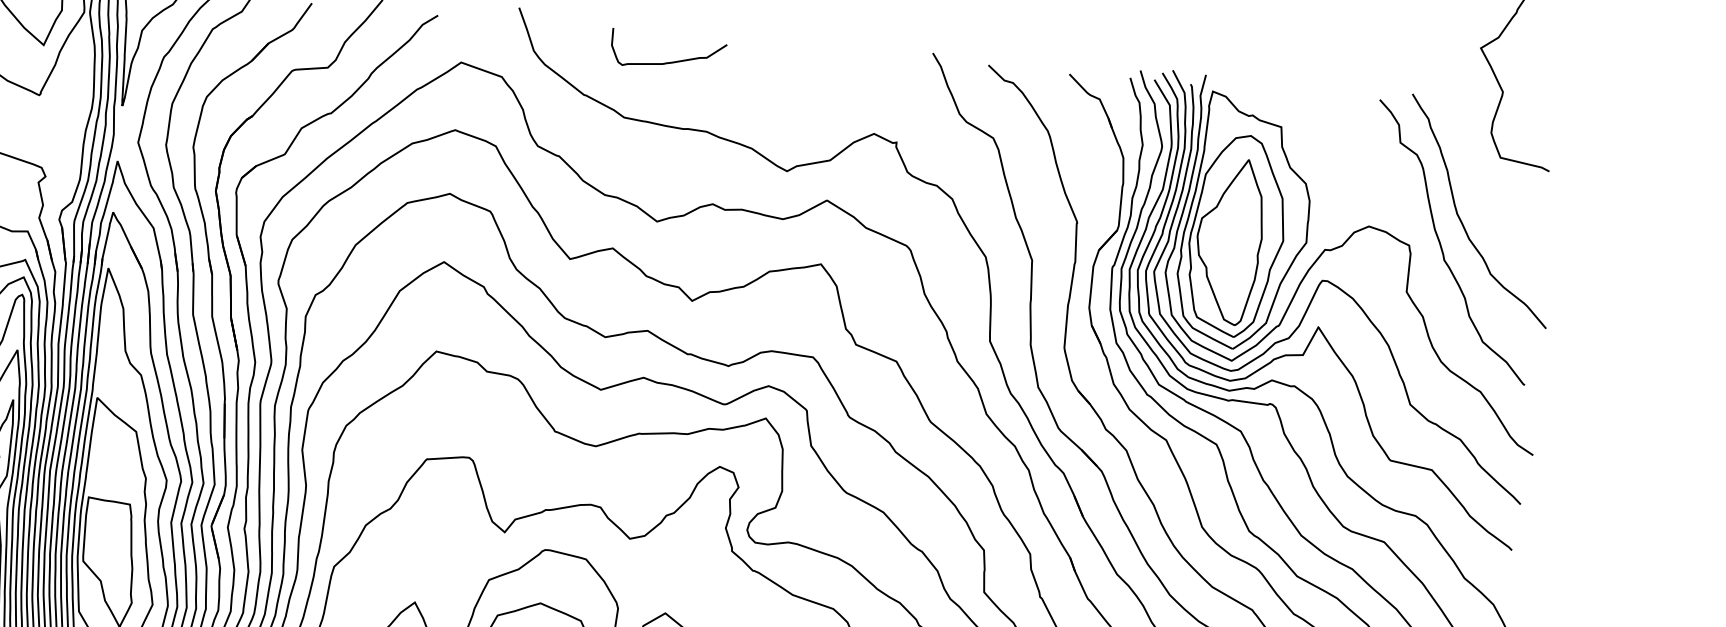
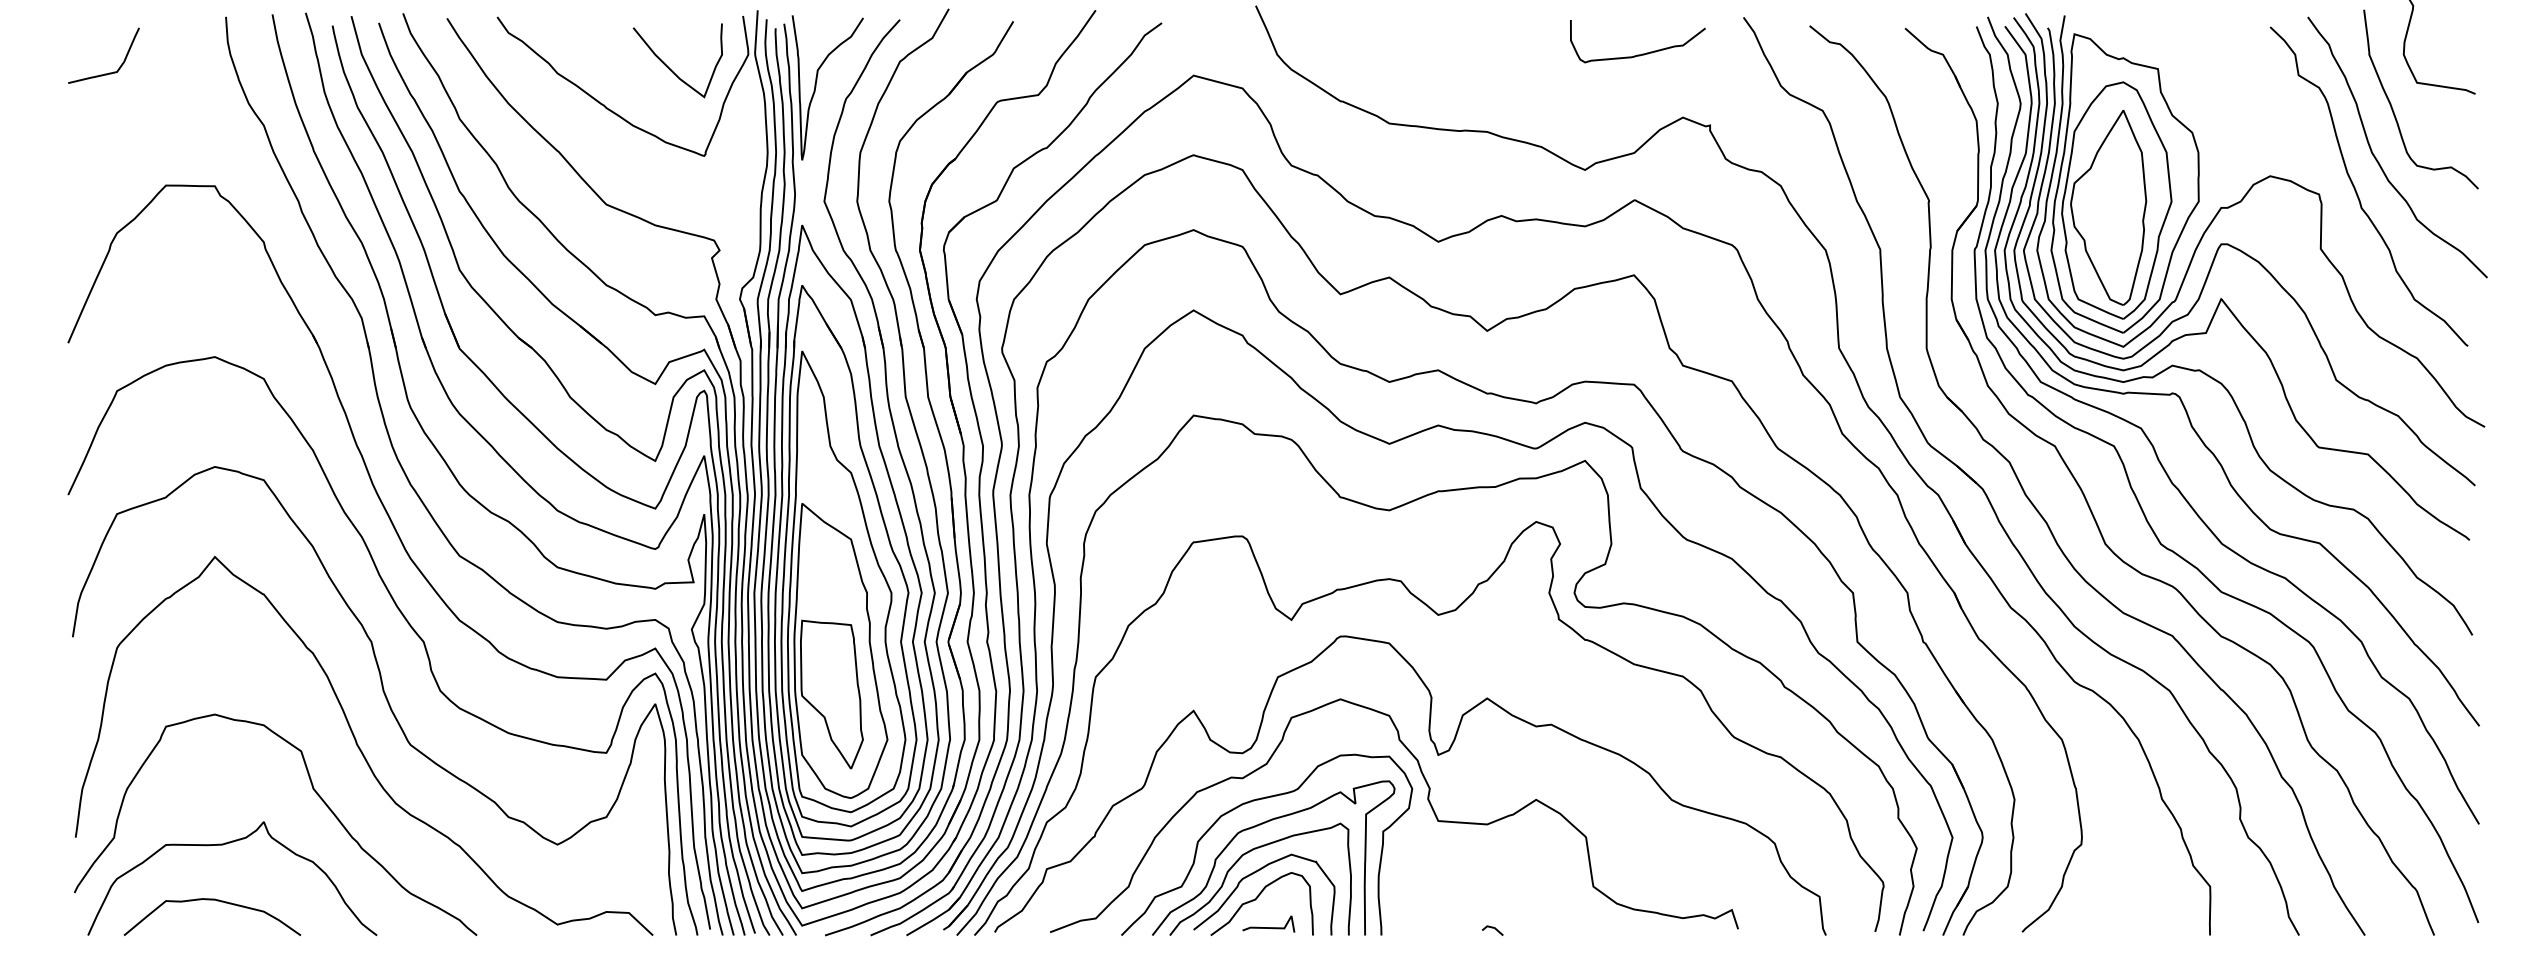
curve: (671, 61) -> (1642, 53), moved
curve: (1479, 180) -> (2394, 111), added

